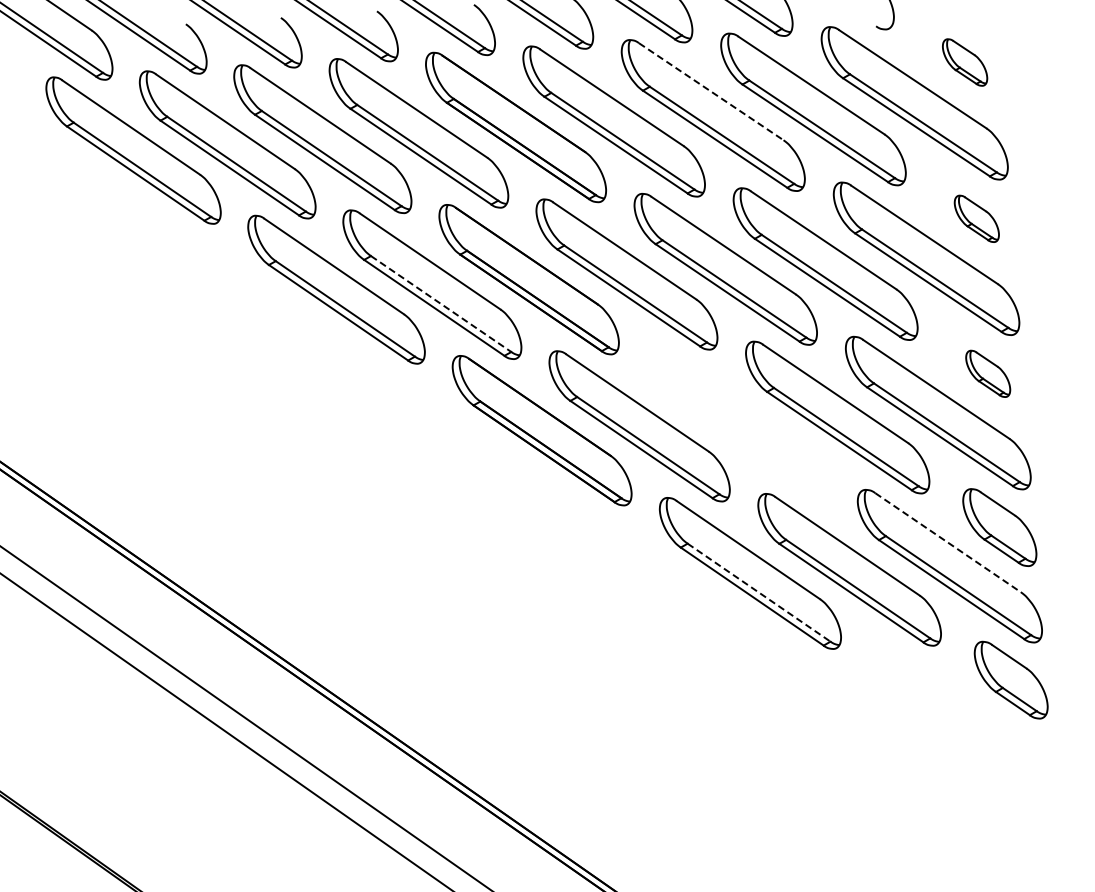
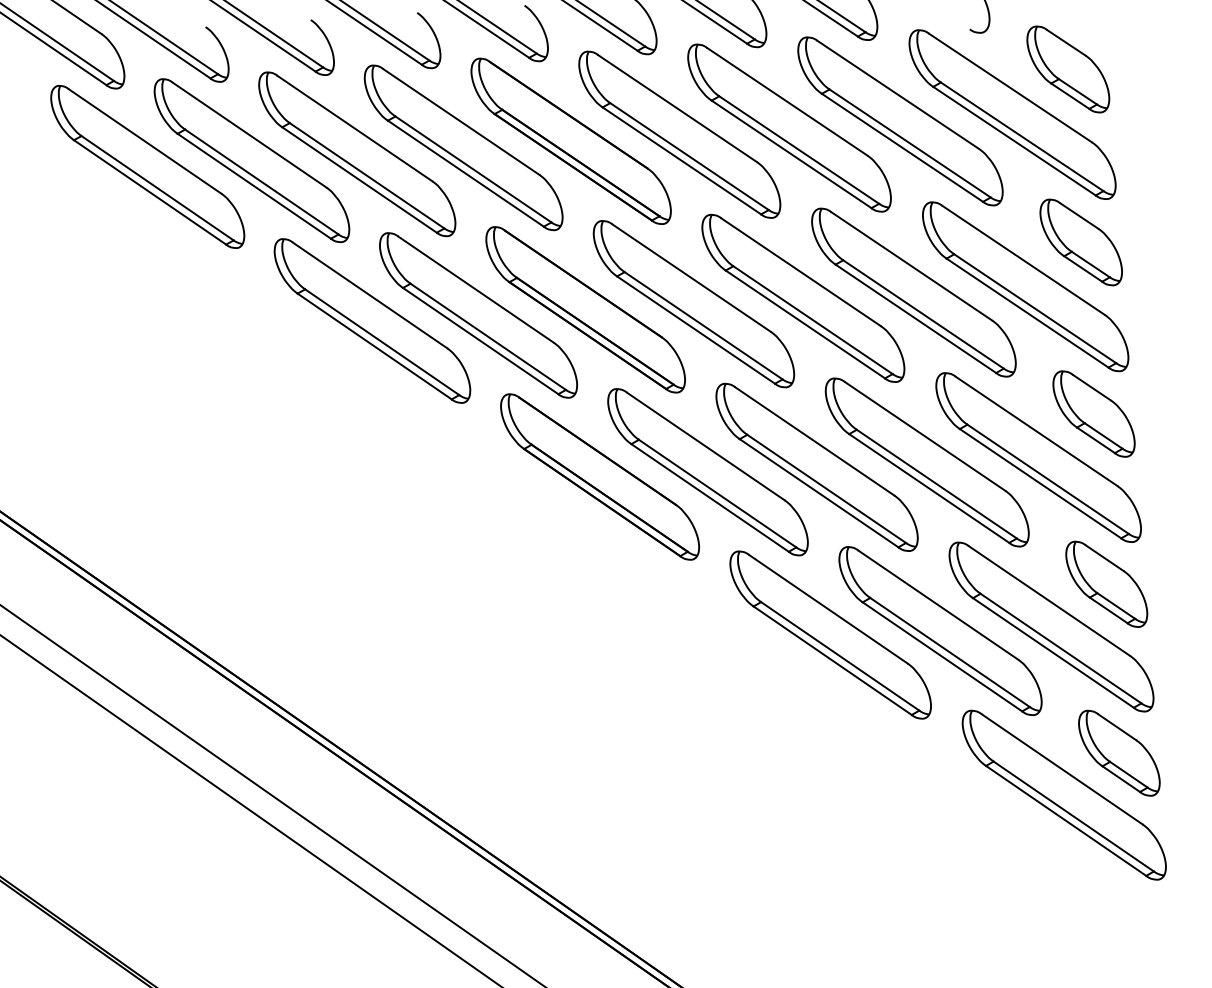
part: (964, 62) -> (1067, 69), size x1.67
line: (711, 92) -> (787, 102), dashed -> solid
part: (976, 218) -> (1080, 242), size x1.67
line: (441, 304) -> (488, 337), dashed -> solid
part: (987, 373) -> (1093, 413), size x1.67
part: (737, 421) -> (816, 466), added
line: (948, 542) -> (1049, 600), dashed -> solid
line: (759, 592) -> (840, 656), dashed -> solid
part: (961, 717) -> (1064, 794), added

